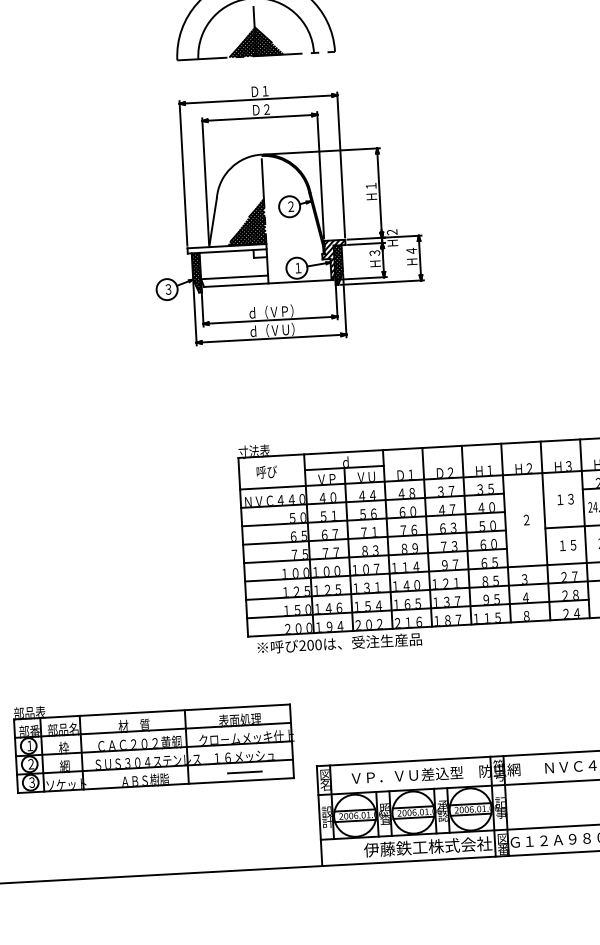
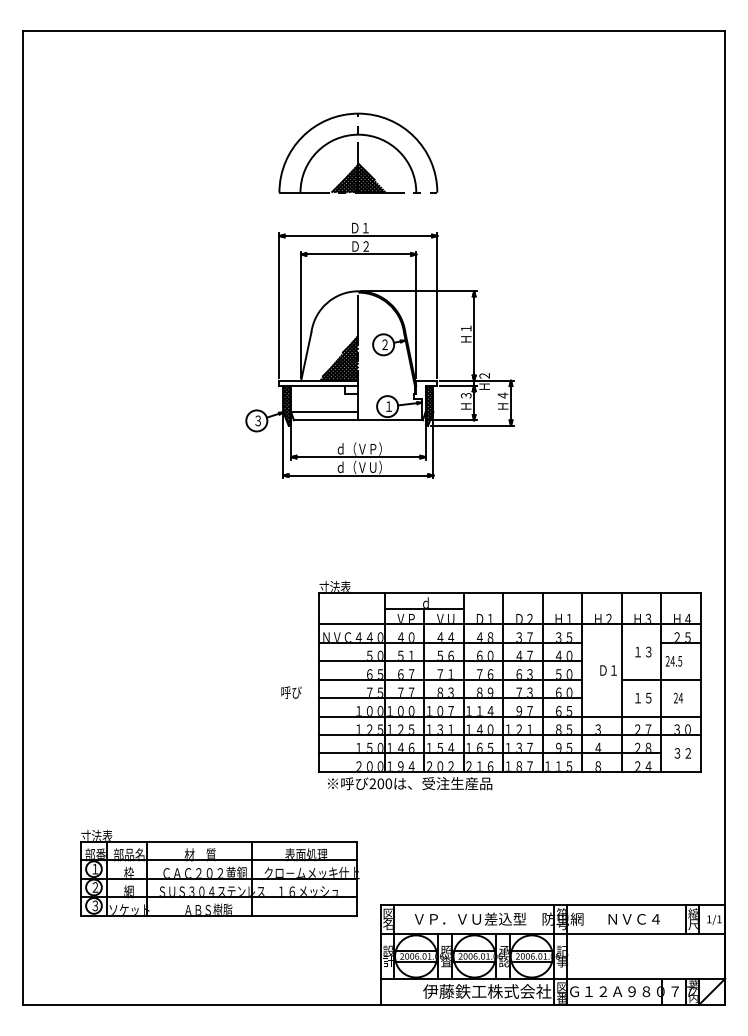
hatch: (334, 259) -> (425, 399), removed
text: (266, 472) -> (291, 692), moved
text: (531, 519) -> (608, 670), ２ -> Ｄ１
text: (24, 711) -> (91, 834), 部品表 -> 寸法表
line: (245, 772) -> (308, 907), removed

